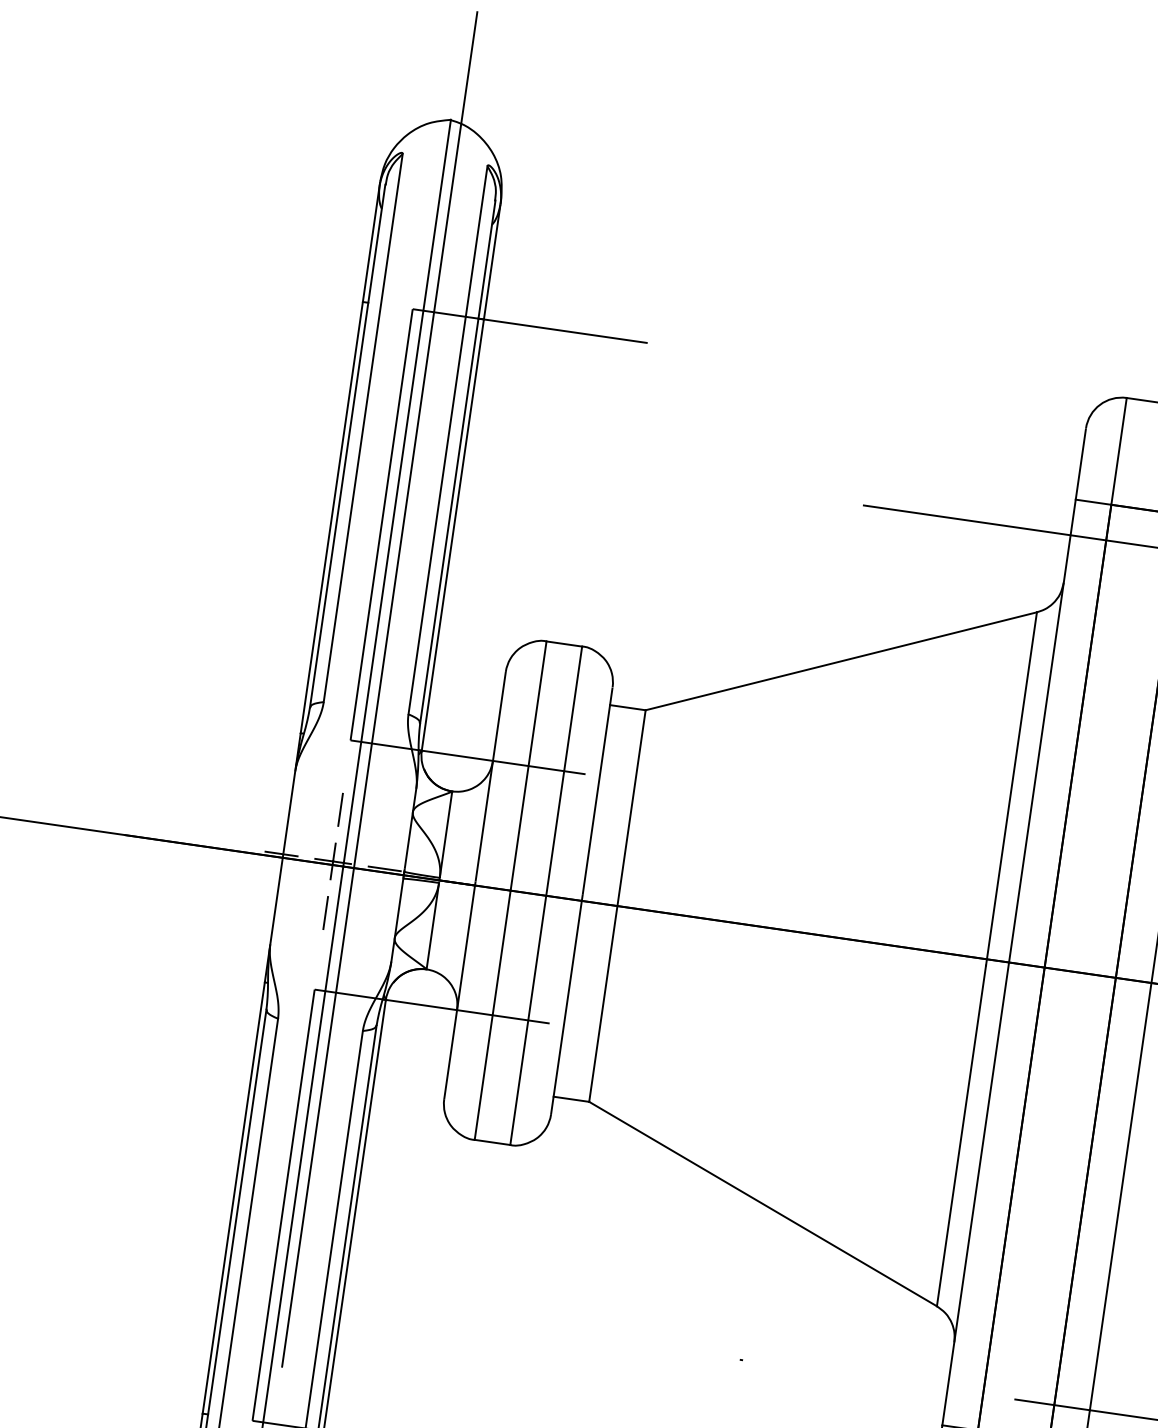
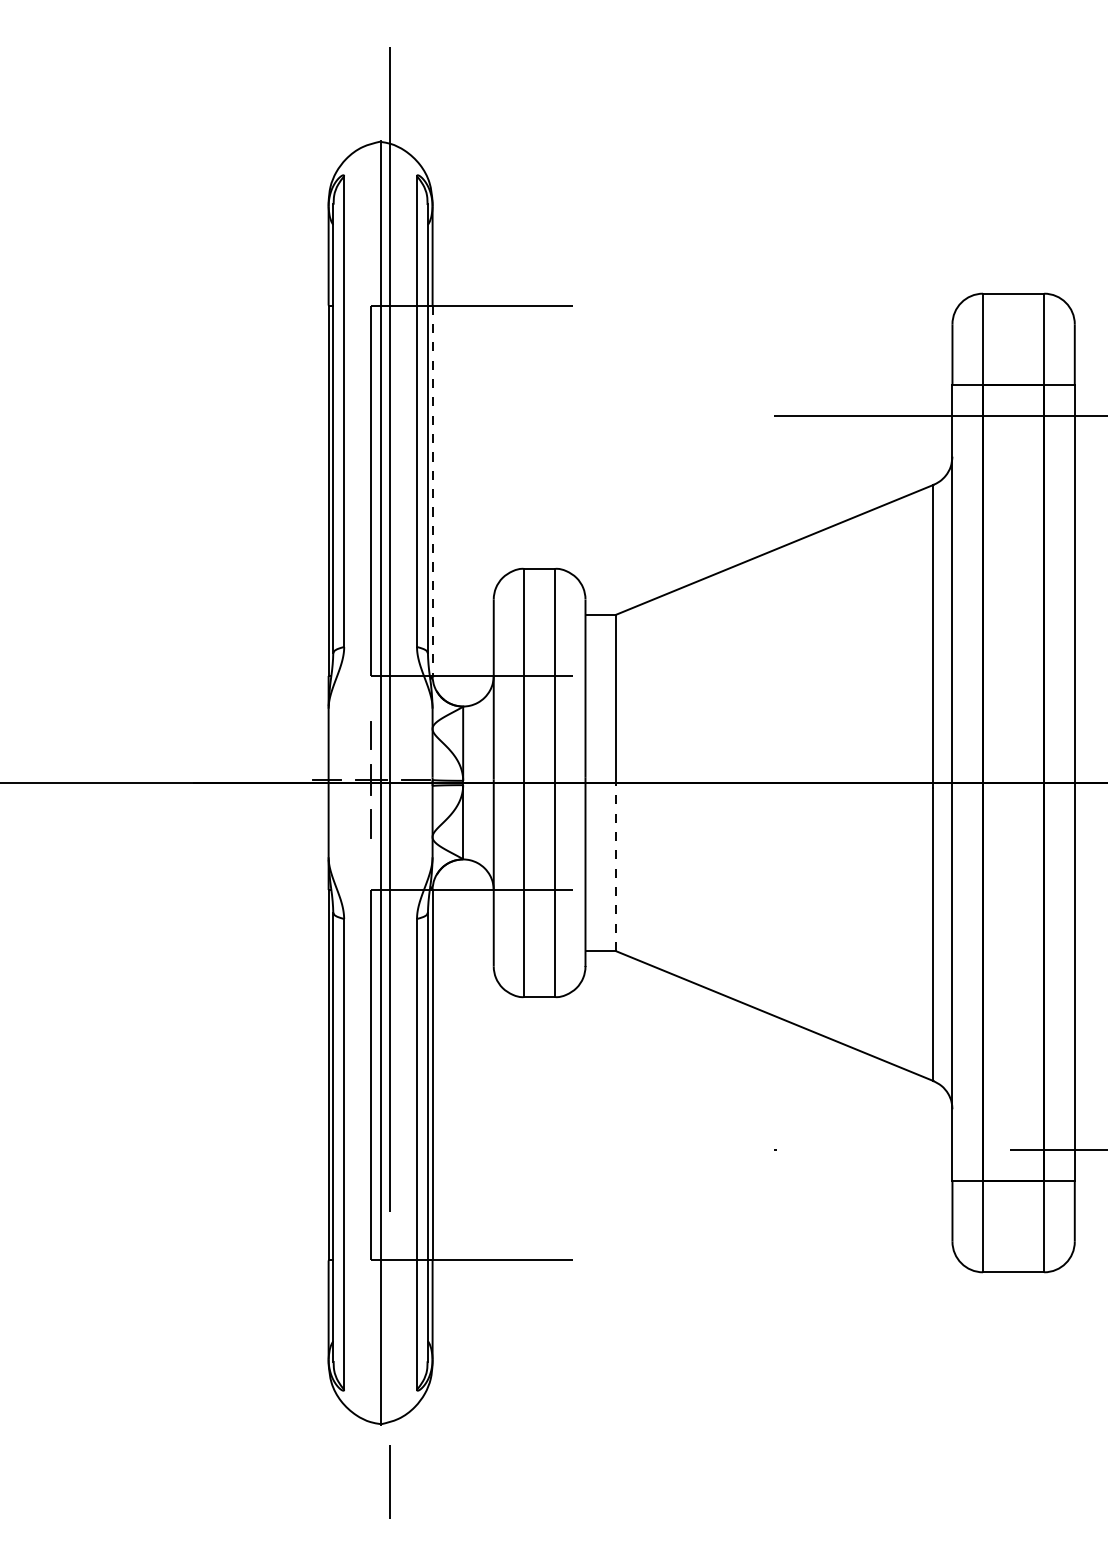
line: (452, 535) -> (432, 491), solid -> dashed
line: (603, 1003) -> (616, 866), solid -> dashed

